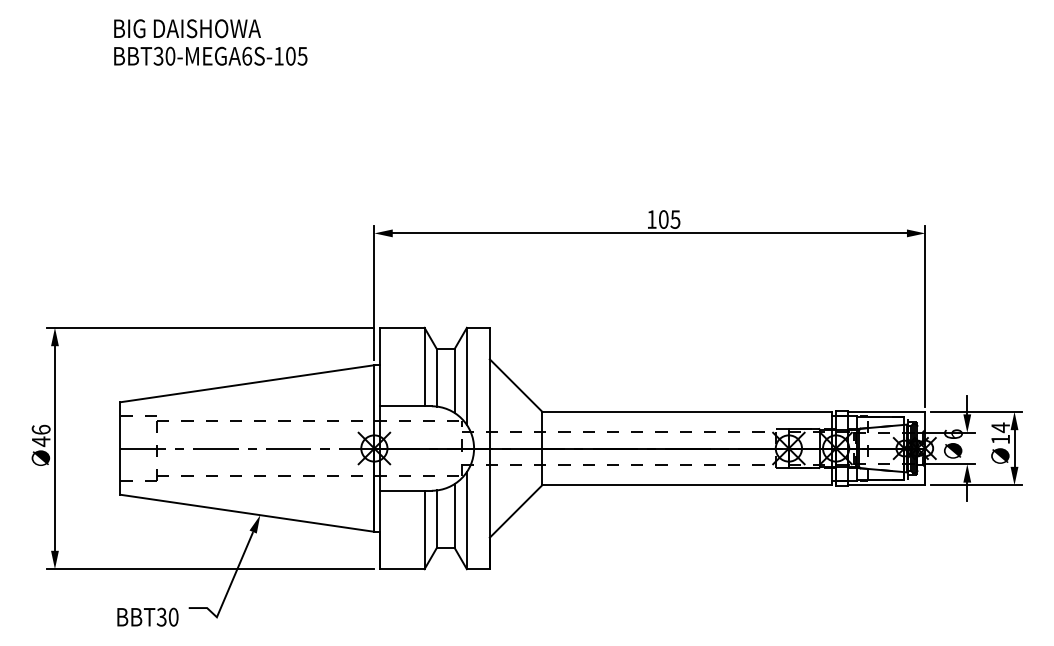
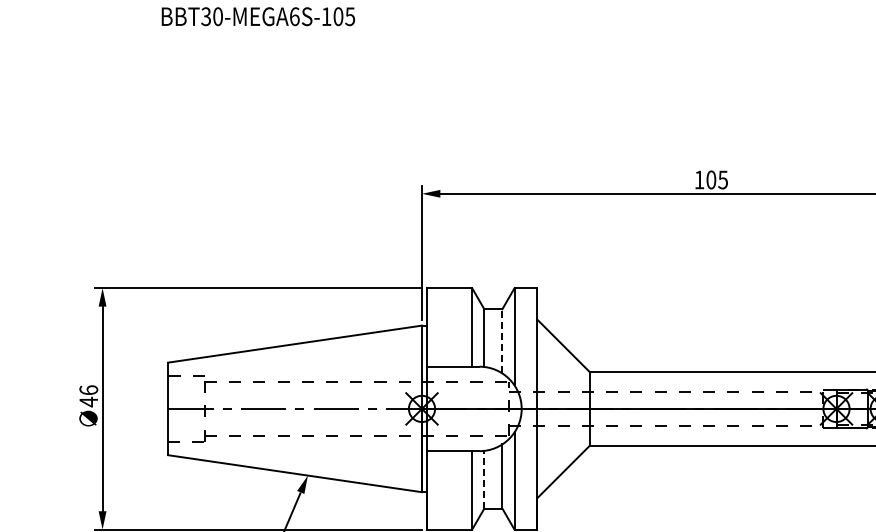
line: (454, 380) -> (502, 340), solid -> dashed
line: (436, 519) -> (484, 479), solid -> dashed

